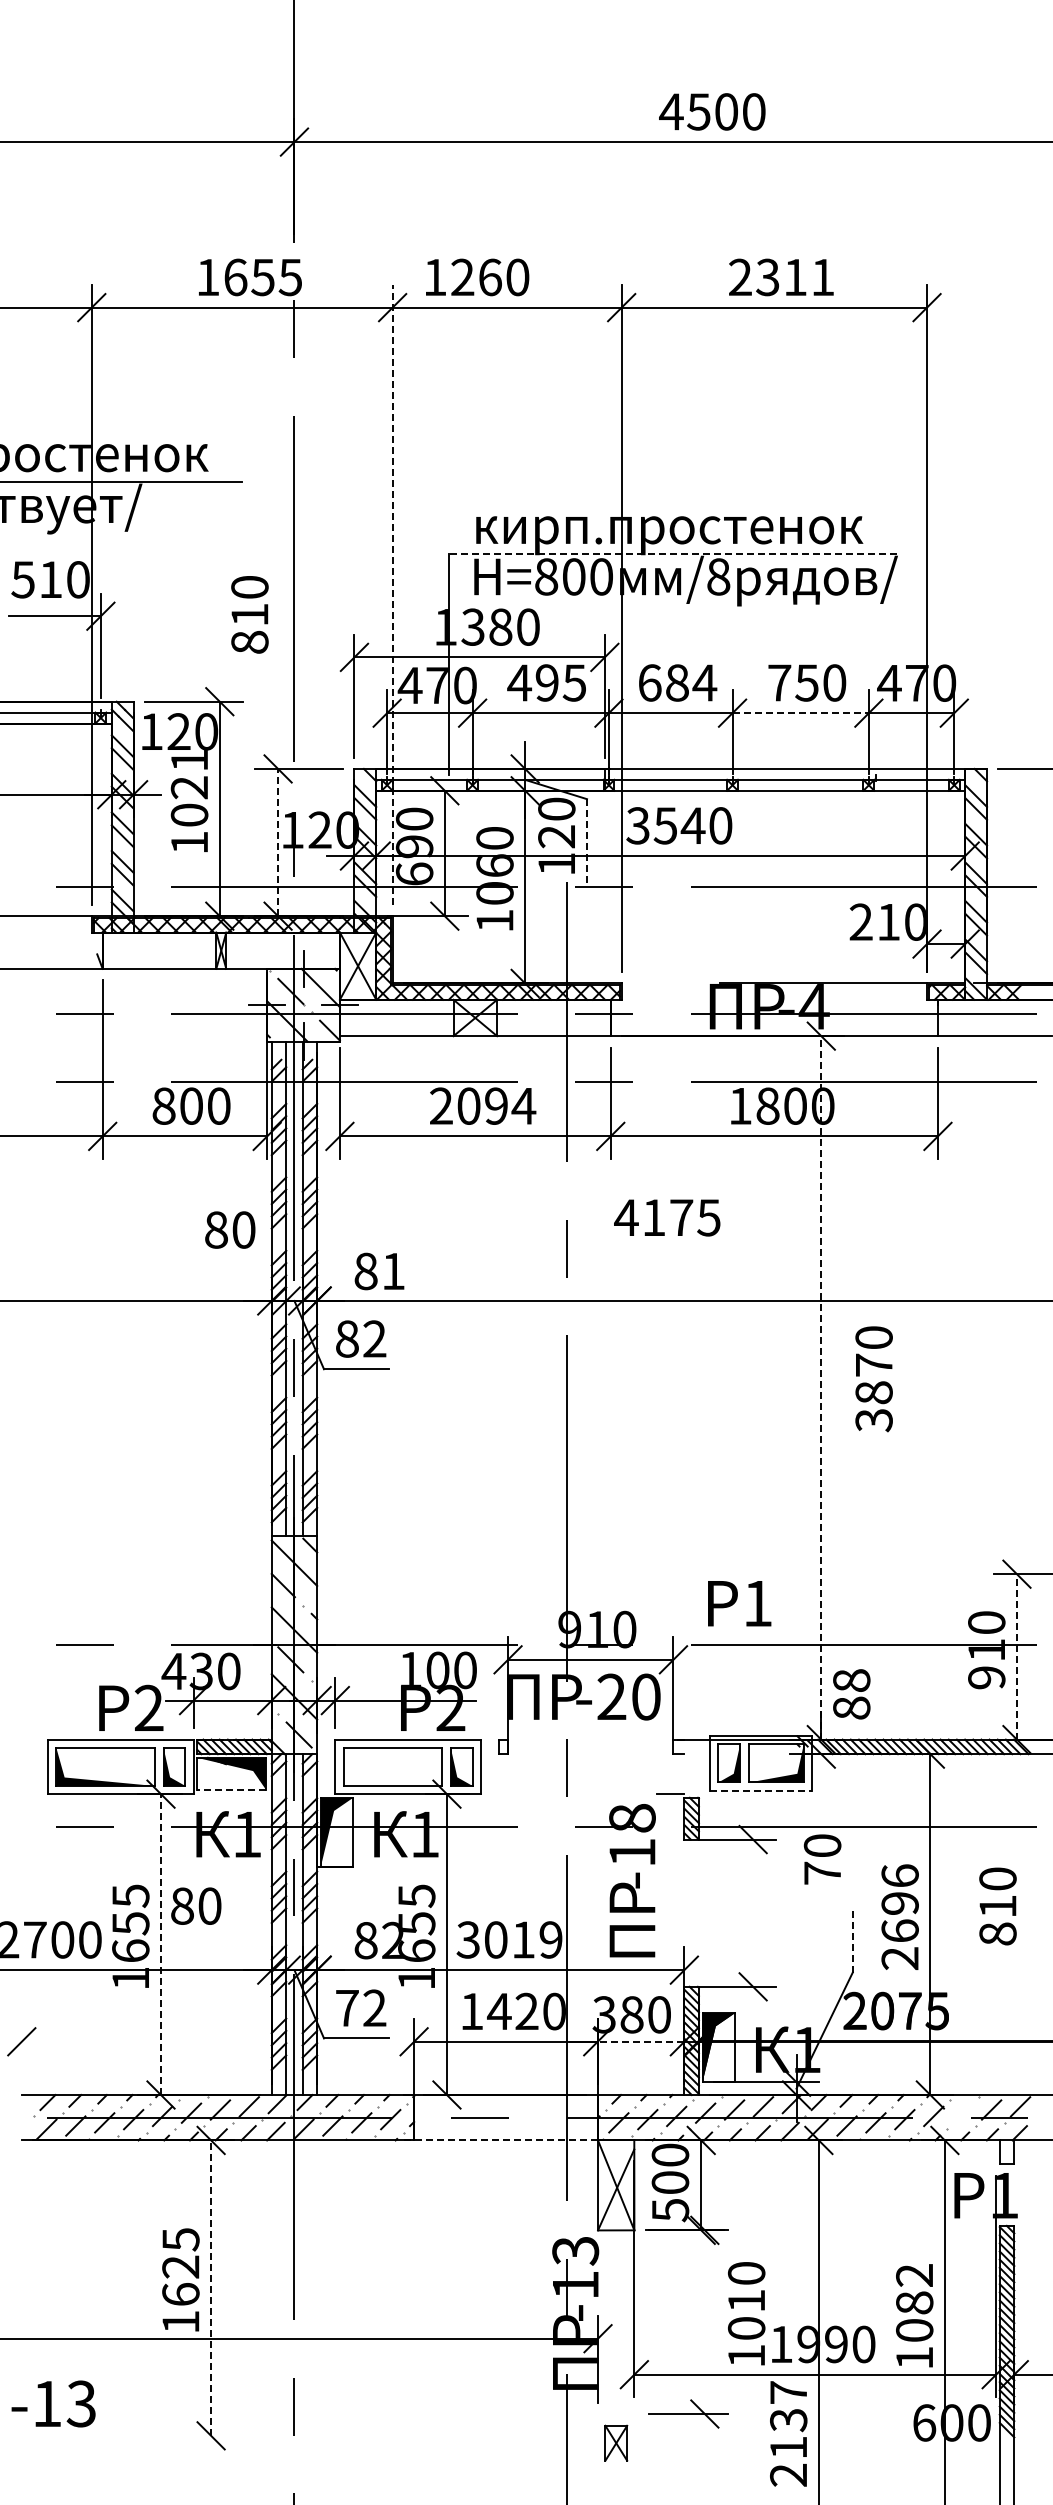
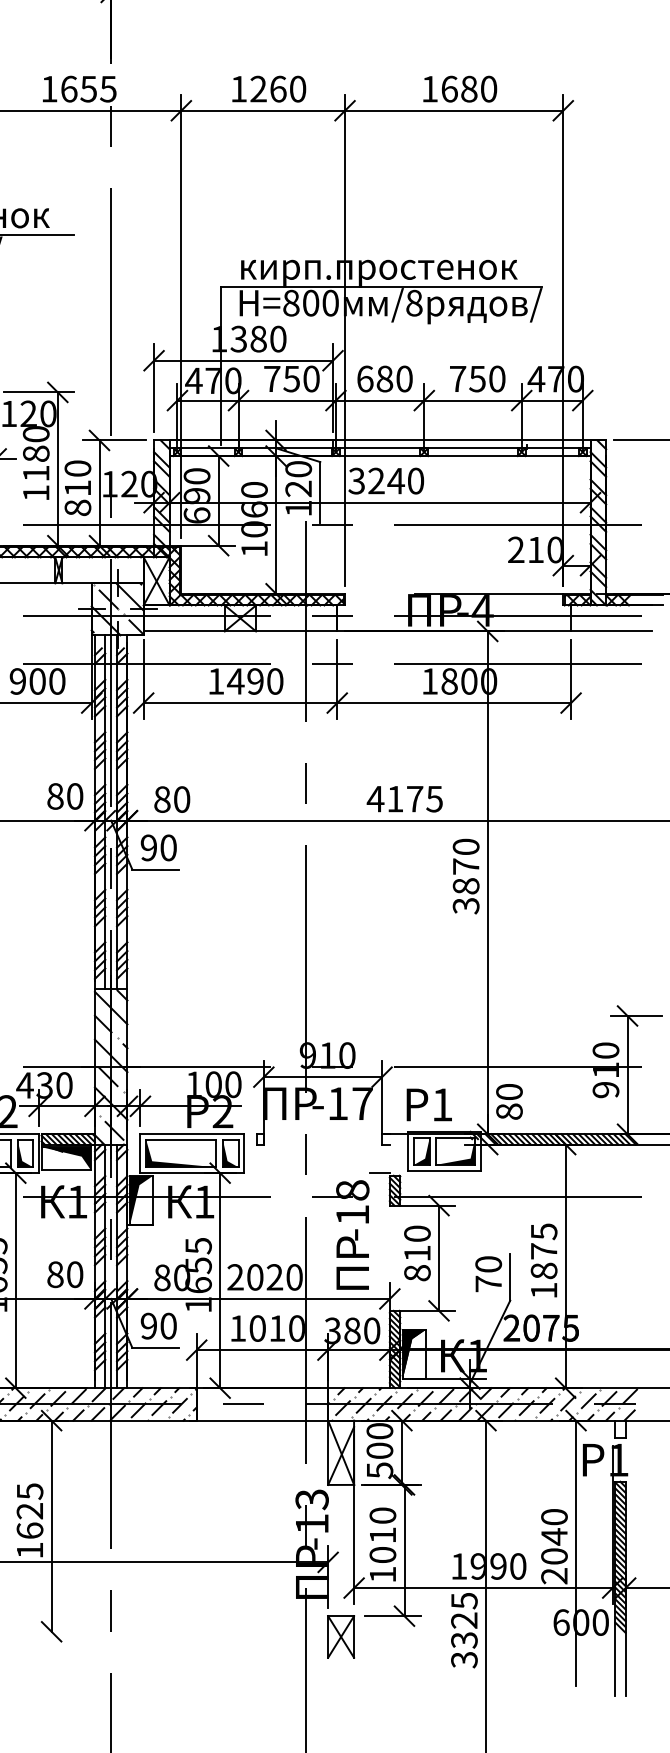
text: (477, 277) -> (269, 89), moved
text: (781, 277) -> (459, 89), 2311 -> 1680
line: (672, 554) -> (381, 287), dashed -> solid
line: (392, 594) -> (181, 315), dashed -> solid
text: (249, 614) -> (77, 488), moved
text: (546, 682) -> (291, 378), 495 -> 750
text: (704, 682) -> (404, 378), 684 -> 680
line: (801, 713) -> (473, 400), dashed -> solid
text: (189, 787) -> (36, 453), 1021 -> 1180
text: (665, 825) -> (376, 480), 3540 -> 3240
line: (278, 842) -> (99, 493), dashed -> solid
line: (587, 842) -> (320, 493), dashed -> solid
text: (163, 1105) -> (17, 680), 800 -> 900
text: (483, 1105) -> (246, 680), 2094 -> 1490
text: (667, 1217) -> (404, 798), moved
text: (230, 1229) -> (65, 796), moved
text: (393, 1271) -> (181, 799), 81 -> 80
text: (361, 1338) -> (159, 847), 82 -> 90
text: (873, 1379) -> (465, 876), moved
line: (821, 1387) -> (487, 882), dashed -> solid
text: (739, 1603) -> (429, 1104), moved
line: (1016, 1656) -> (627, 1074), dashed -> solid
text: (851, 1680) -> (509, 1091), 88 -> 80
text: (628, 1696) -> (349, 1103), -20 -> -17
fill: (392, 1766) -> (181, 1153), added
line: (231, 1790) -> (66, 1170), dashed -> solid
line: (761, 1790) -> (444, 1170), dashed -> solid
text: (822, 1859) -> (488, 1274), moved
text: (196, 1905) -> (65, 1274), moved
text: (997, 1906) -> (417, 1253), moved
line: (753, 1912) -> (439, 1257), added
text: (899, 1917) -> (543, 1261), 2696 -> 1875
text: (509, 1939) -> (264, 1277), 3019 -> 2020
line: (852, 1939) -> (510, 1277), dashed -> solid
text: (393, 1940) -> (181, 1277), 82 -> 80
line: (161, 1944) -> (16, 1280), dashed -> solid
text: (361, 2007) -> (159, 1325), 72 -> 90
text: (512, 2011) -> (267, 1328), 1420 -> 1010
line: (640, 2041) -> (358, 1349), dashed -> solid
line: (962, 2112) -> (588, 1400), added
line: (500, 2140) -> (258, 1420), dashed -> solid
line: (211, 2288) -> (51, 1526), dashed -> solid
text: (746, 2313) -> (382, 1544), moved
text: (914, 2316) -> (554, 1546), 1082 -> 2040
line: (704, 2322) -> (404, 1550), added
text: (788, 2434) -> (464, 1630), 2137 -> 3325
part: (616, 2443) -> (341, 1637), size x1.67

